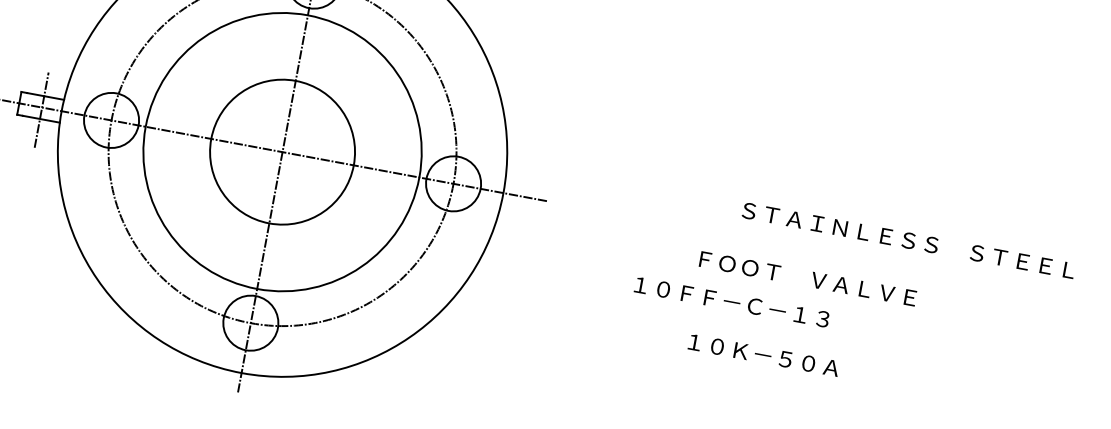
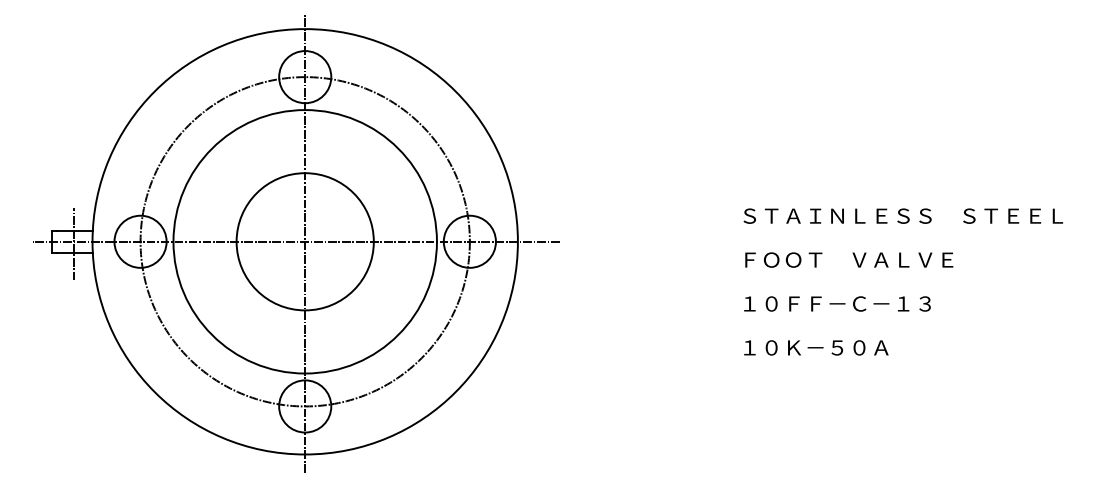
text: (808, 278) -> (849, 259), moved
text: (732, 301) -> (837, 303), moved
text: (764, 354) -> (816, 347), moved

